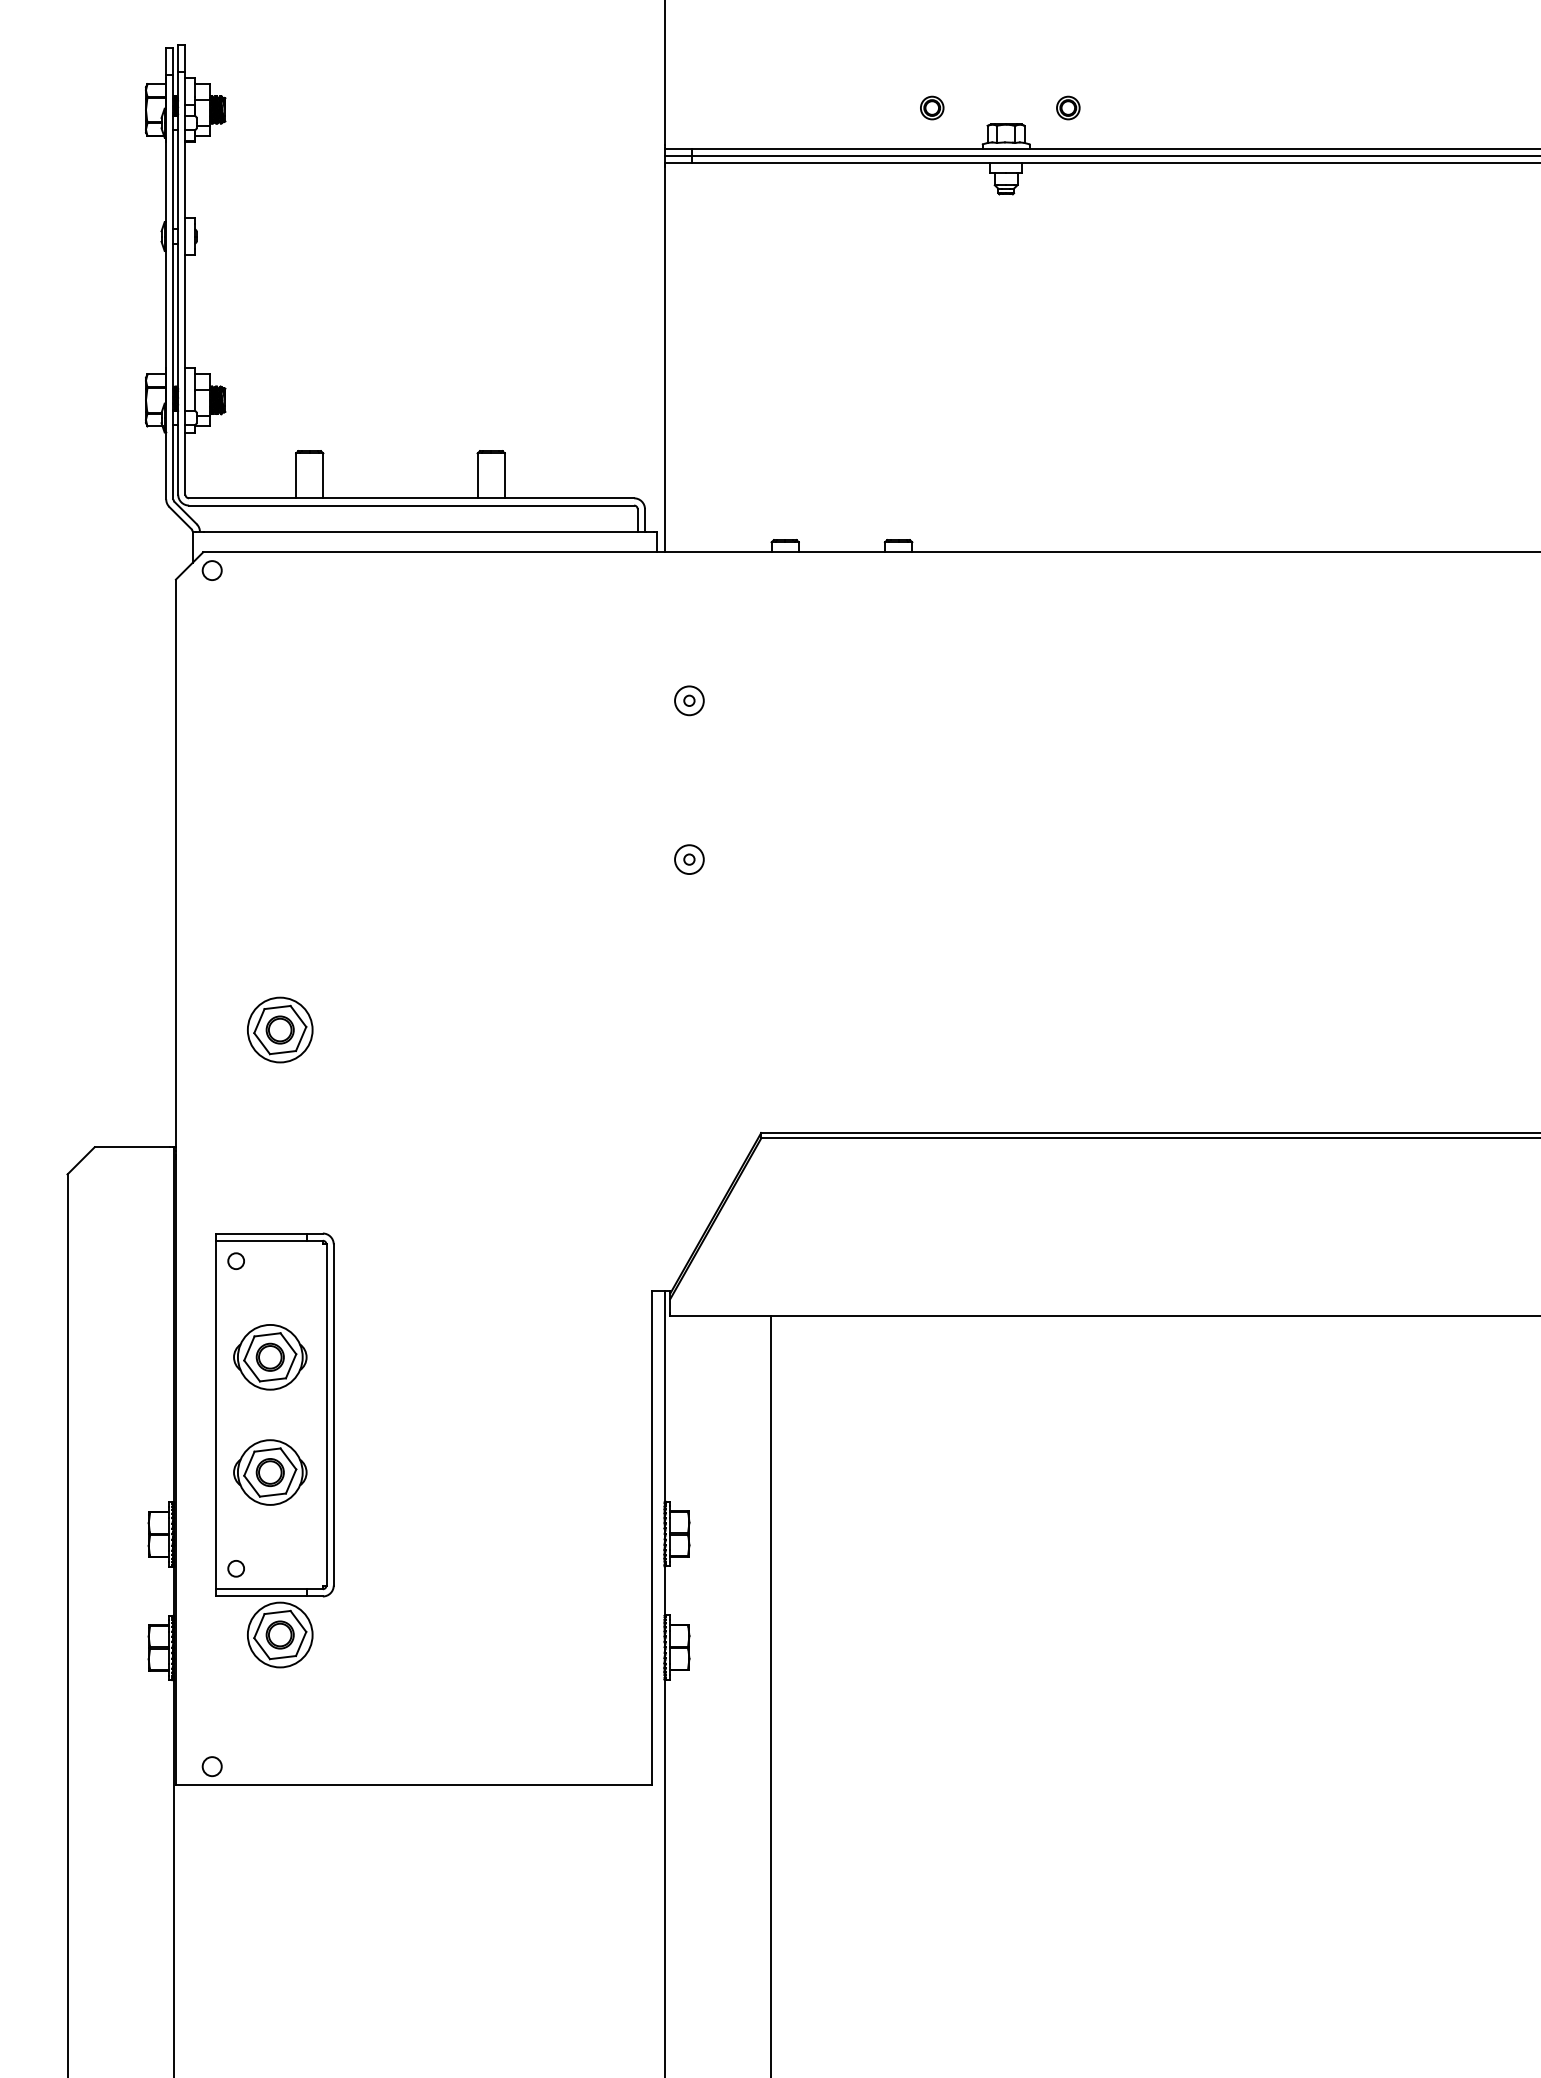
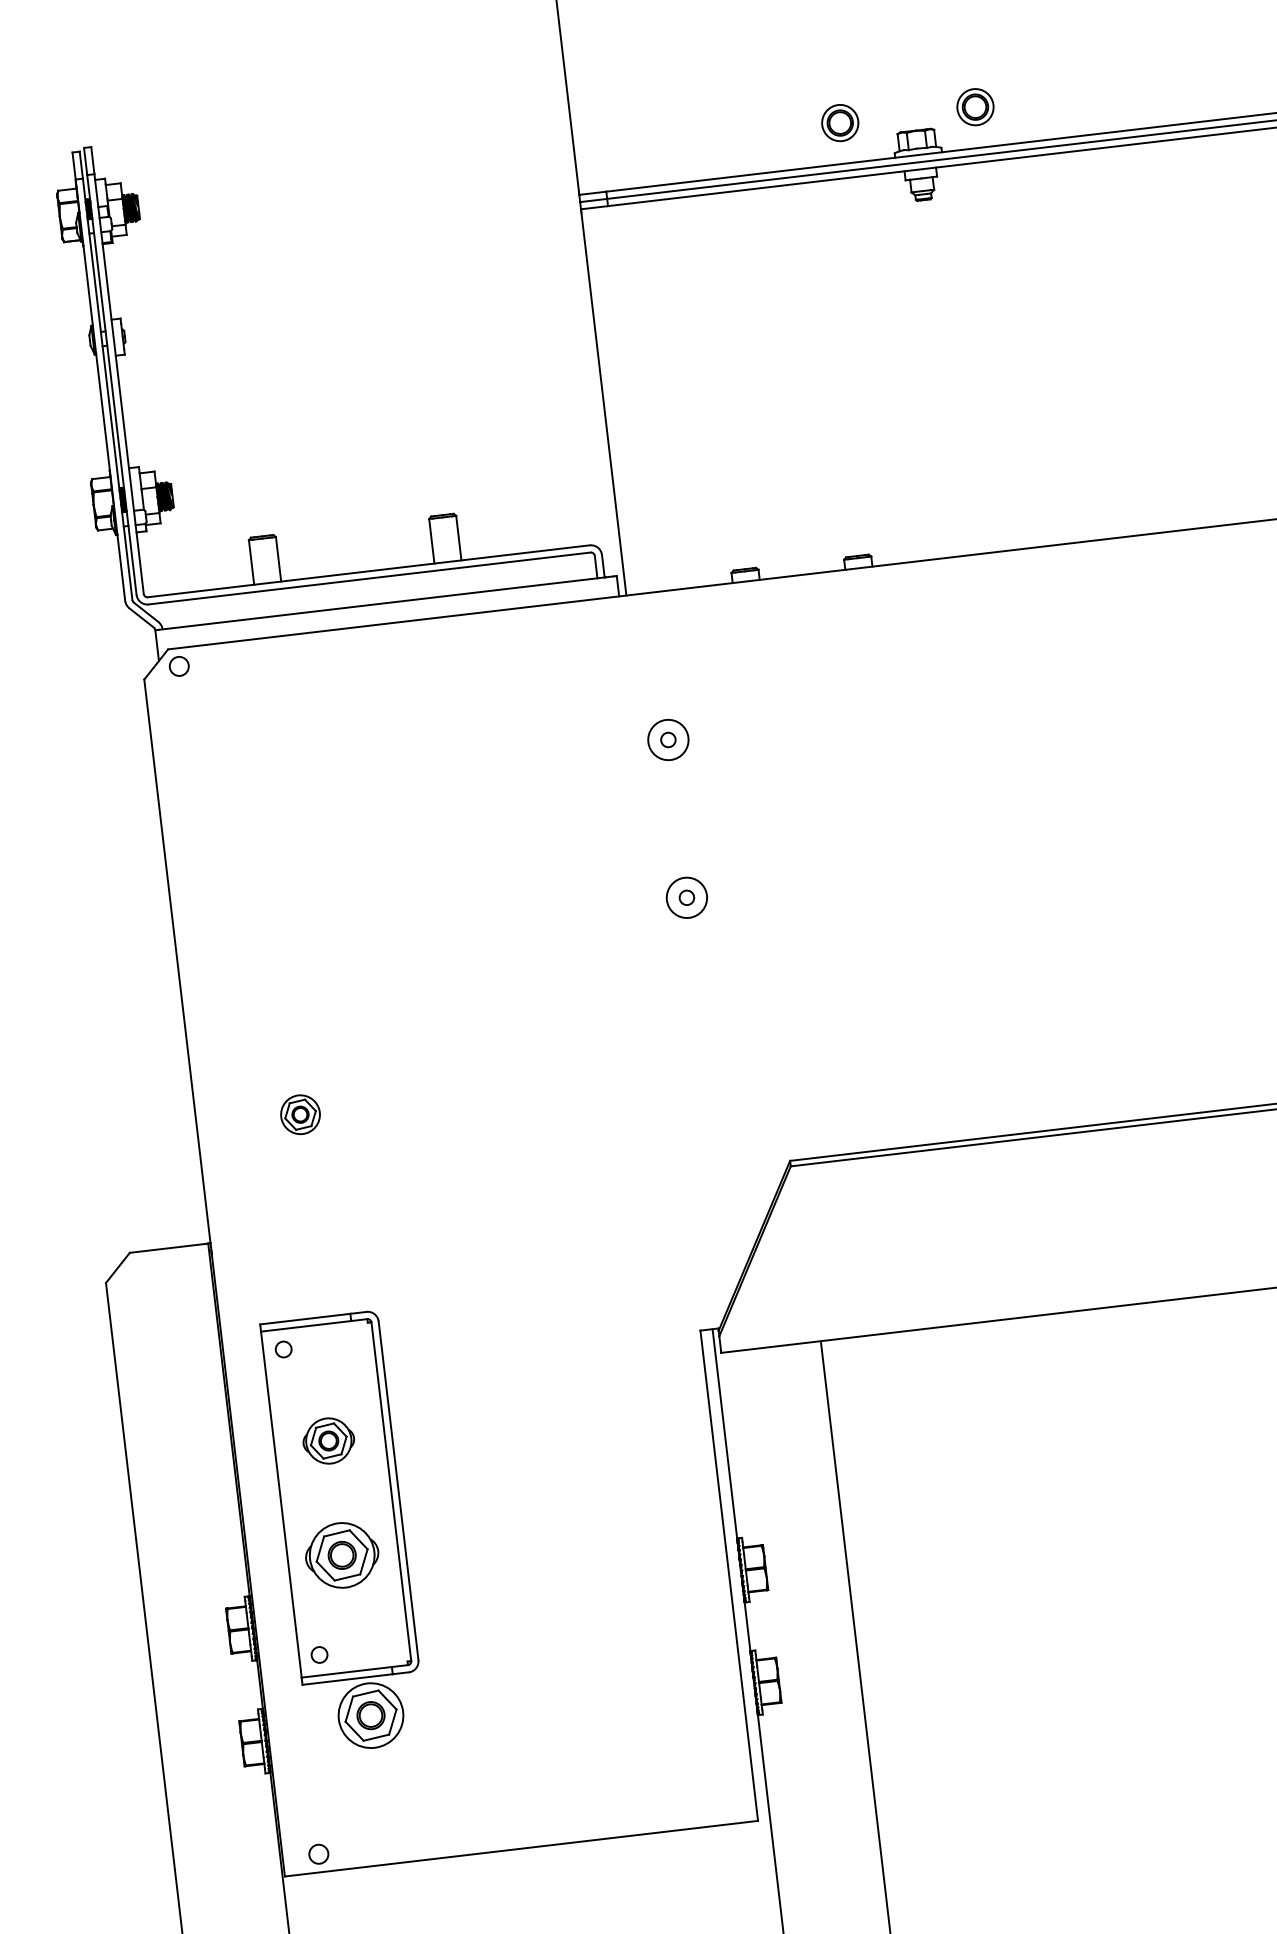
part: (932, 107) -> (840, 122), size x1.6
part: (1068, 107) -> (975, 106), size x1.6
part: (689, 700) -> (668, 739), size x1.4
part: (689, 859) -> (687, 897), size x1.4
part: (280, 1029) -> (300, 1114), size x0.6
part: (270, 1357) -> (328, 1441), size x0.7

